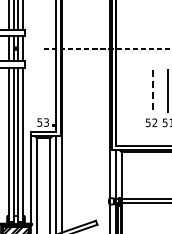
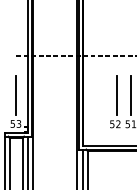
line: (43, 90) -> (16, 94), added
line: (153, 91) -> (117, 95), dashed -> solid

